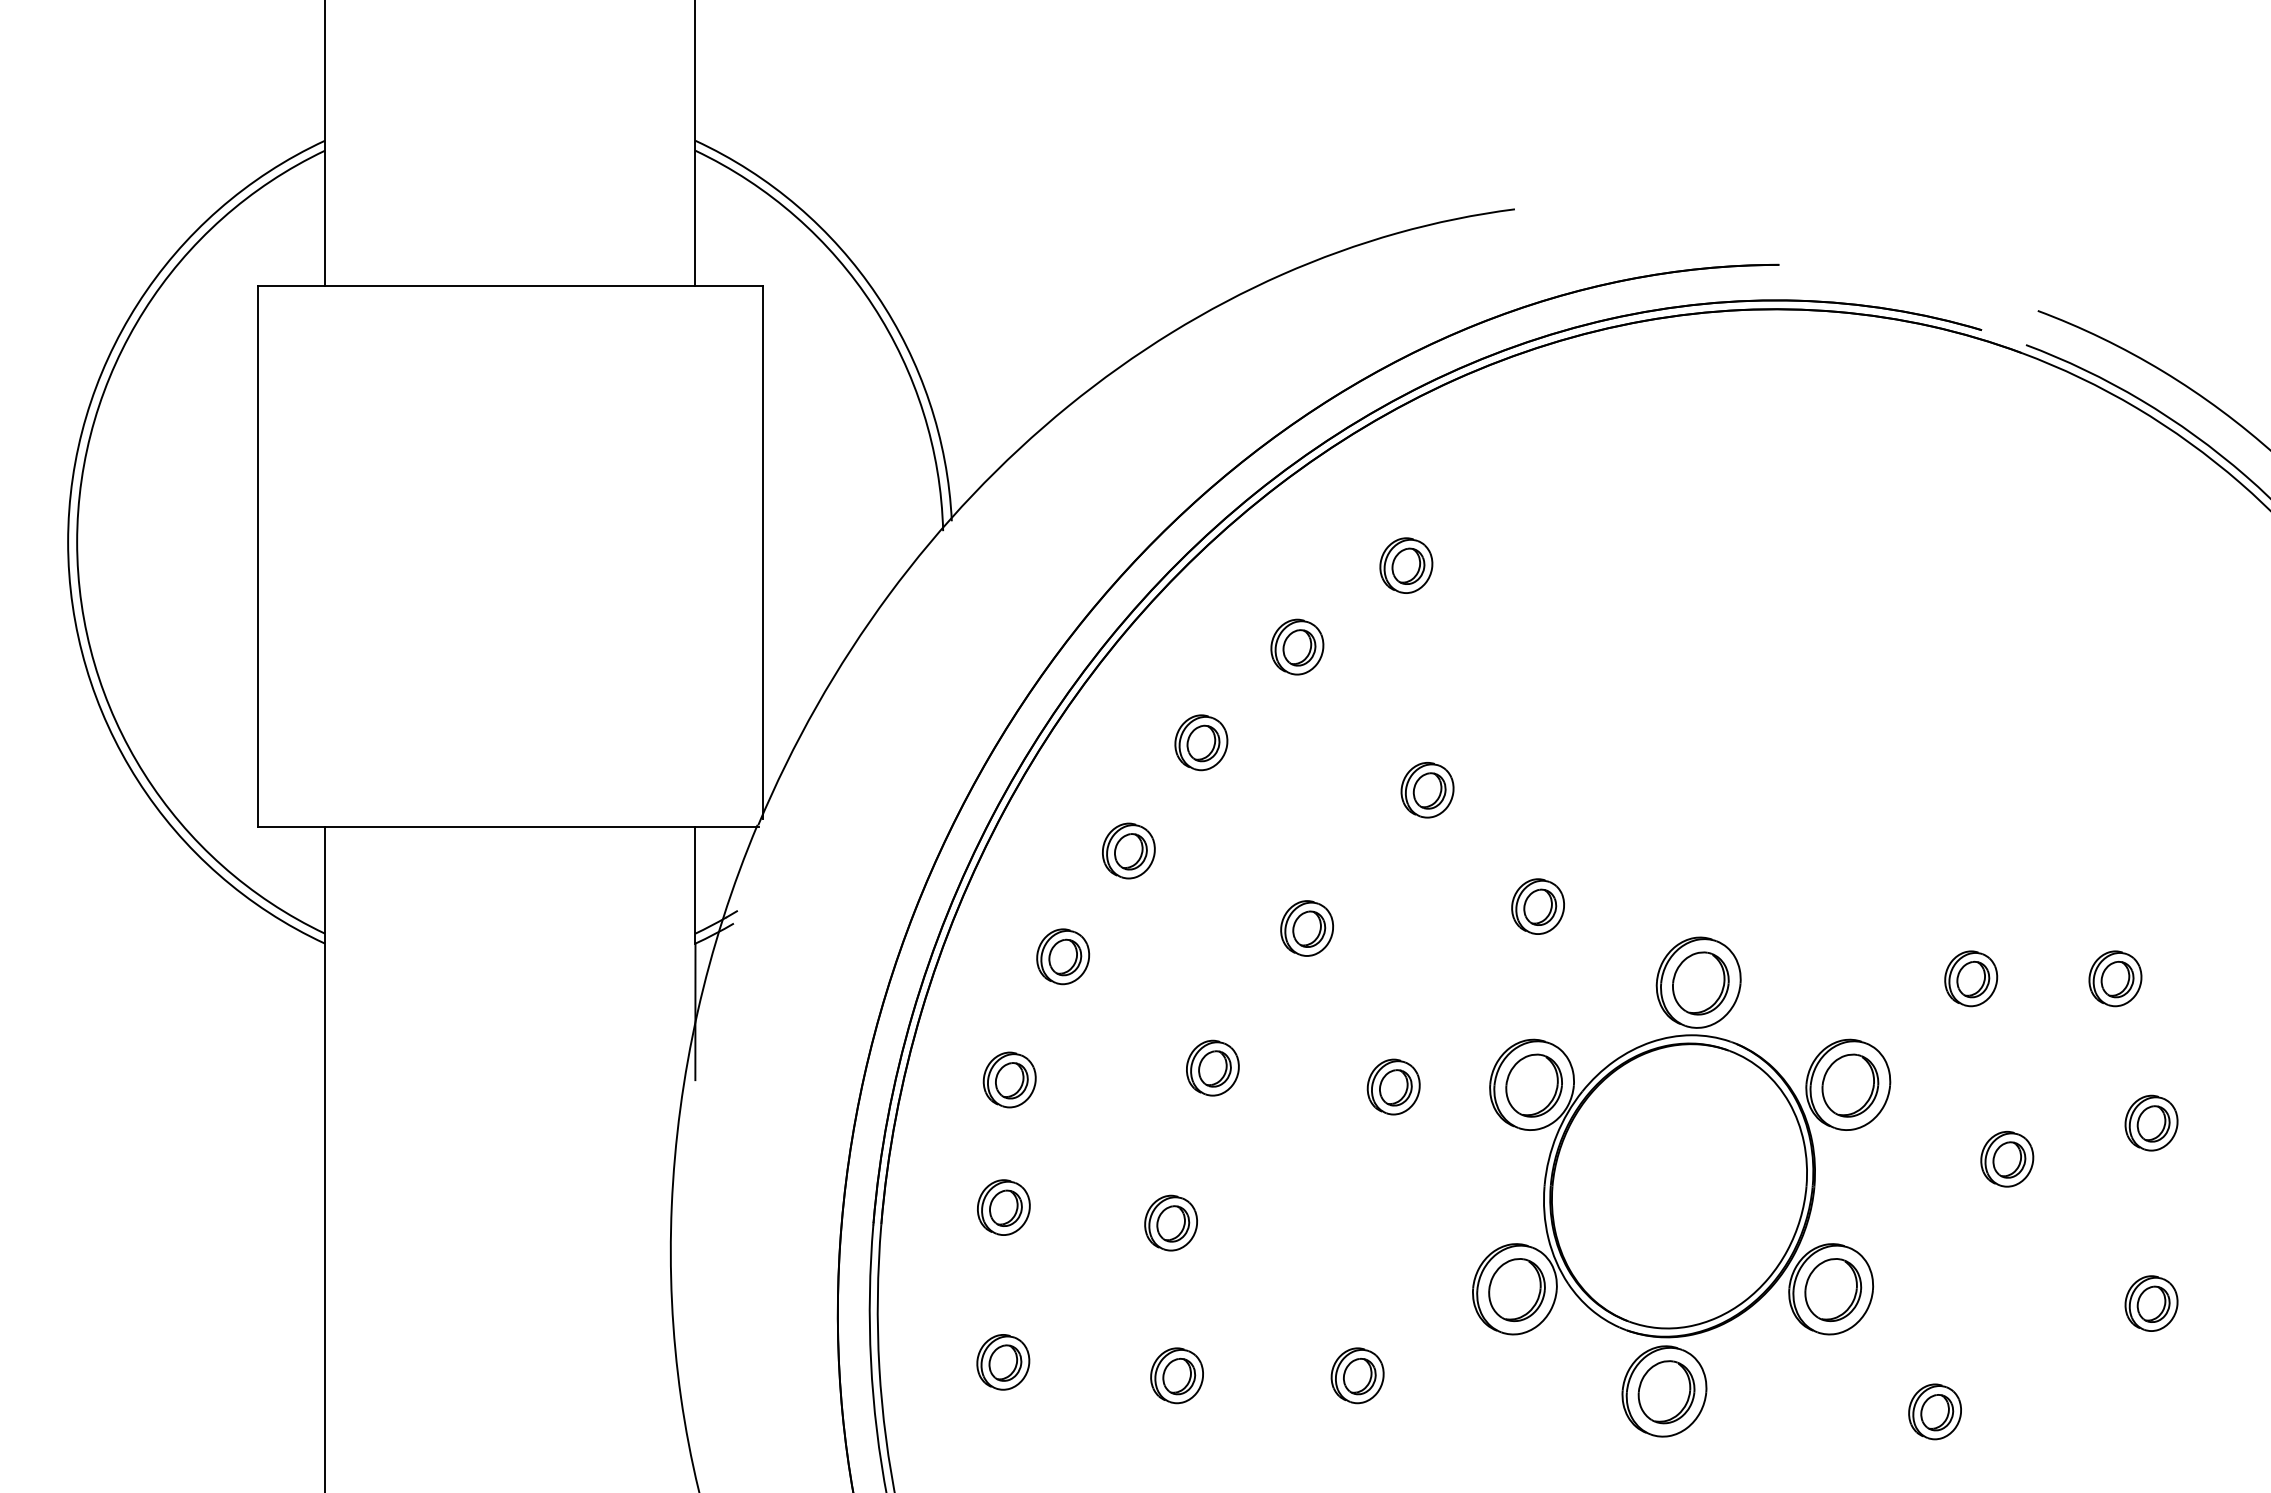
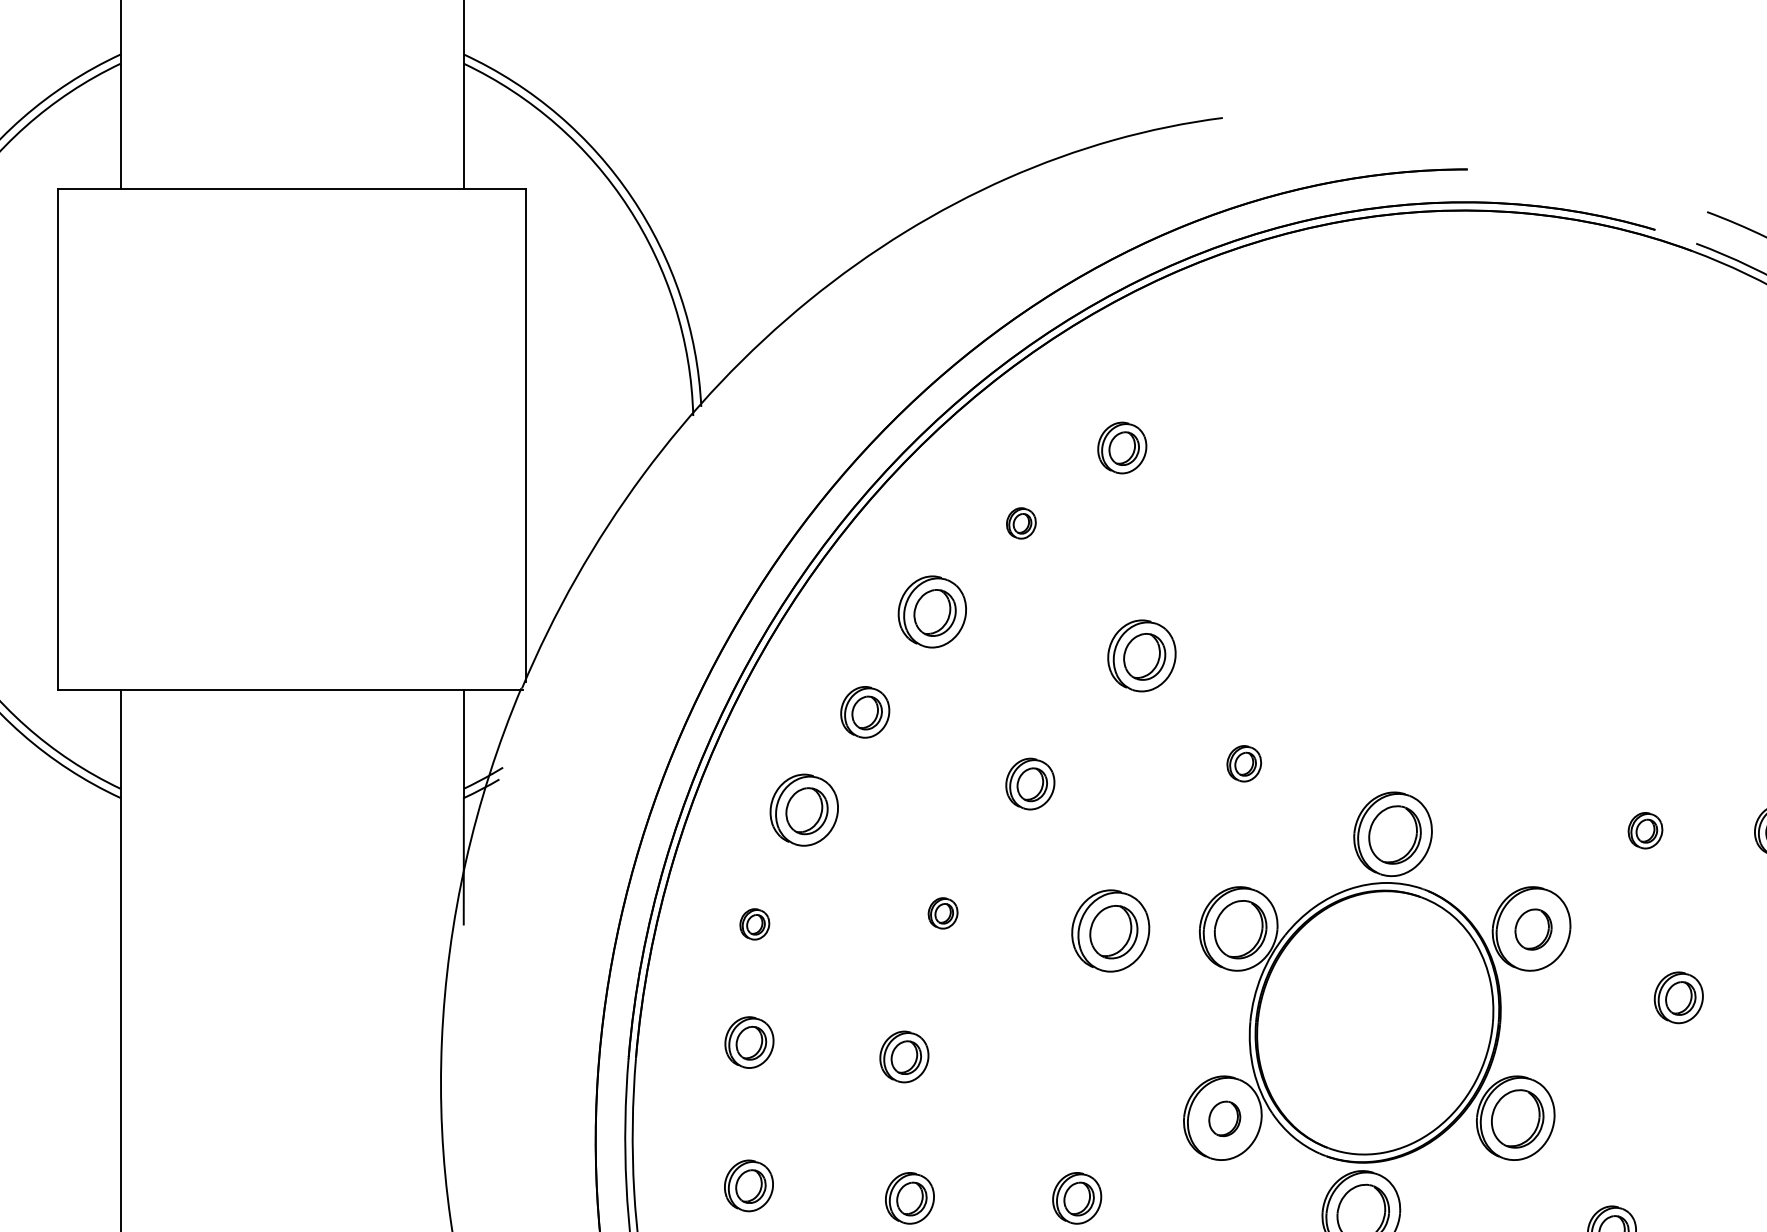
part: (1297, 646) -> (1021, 522), size x0.6
part: (1201, 742) -> (932, 611), size x1.4
part: (1427, 790) -> (1141, 656), size x1.4
part: (1537, 906) -> (1243, 763), size x0.7
part: (1063, 956) -> (804, 810), size x1.4
part: (1971, 978) -> (1645, 830), size x0.7
part: (1212, 1067) -> (942, 912), size x0.6
part: (1009, 1079) -> (754, 923), size x0.6
part: (1850, 1085) -> (1533, 929), size x0.7
part: (1393, 1086) -> (1110, 930), size x1.6
part: (1516, 1289) -> (1224, 1118), size x0.6

